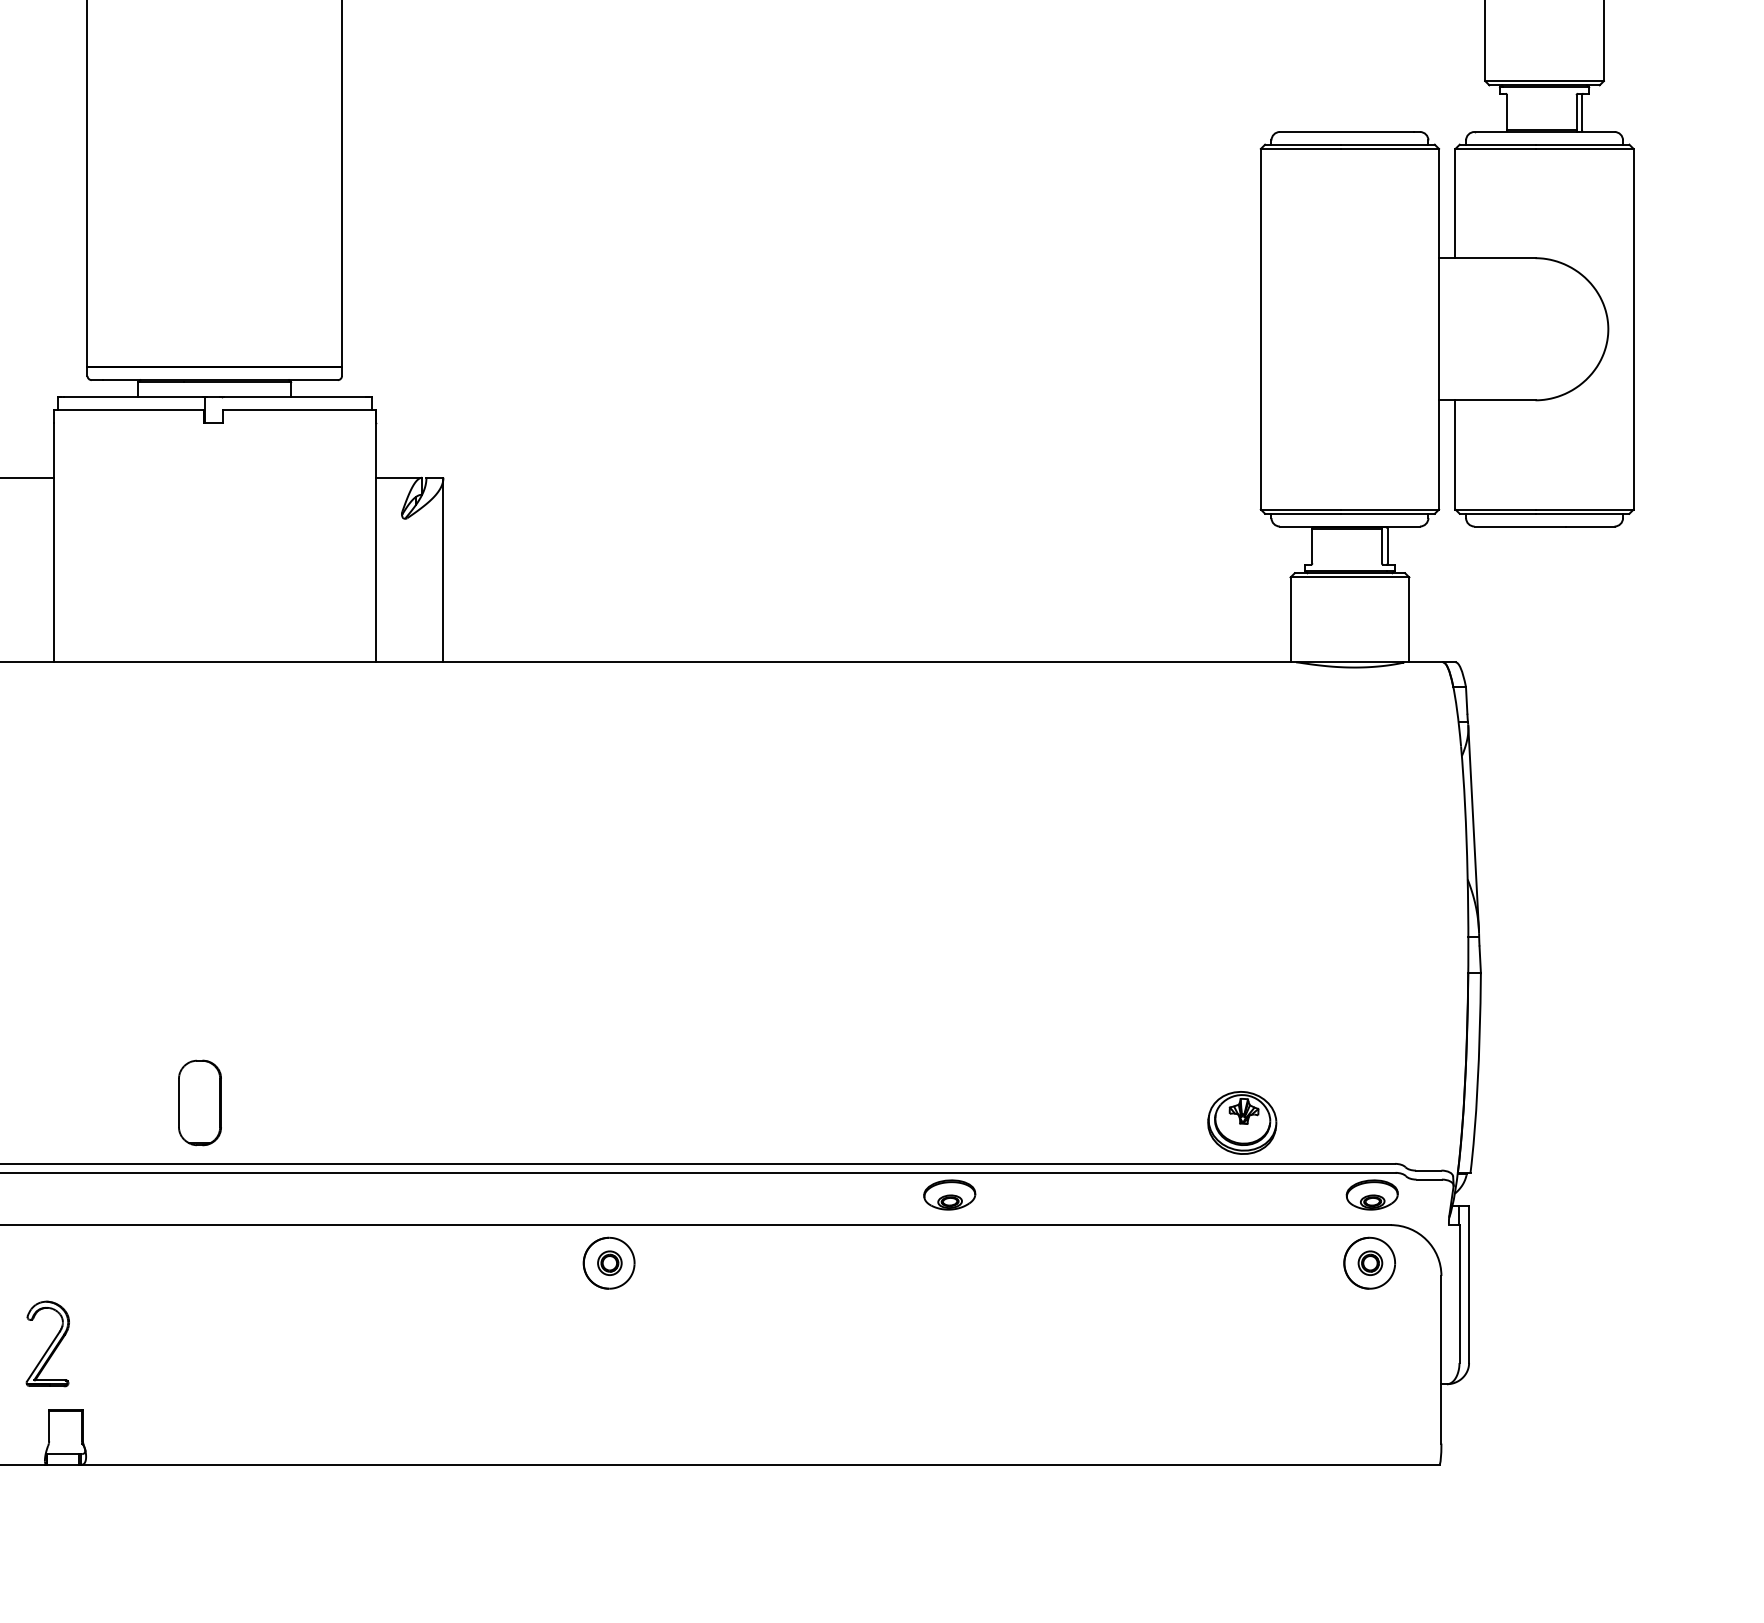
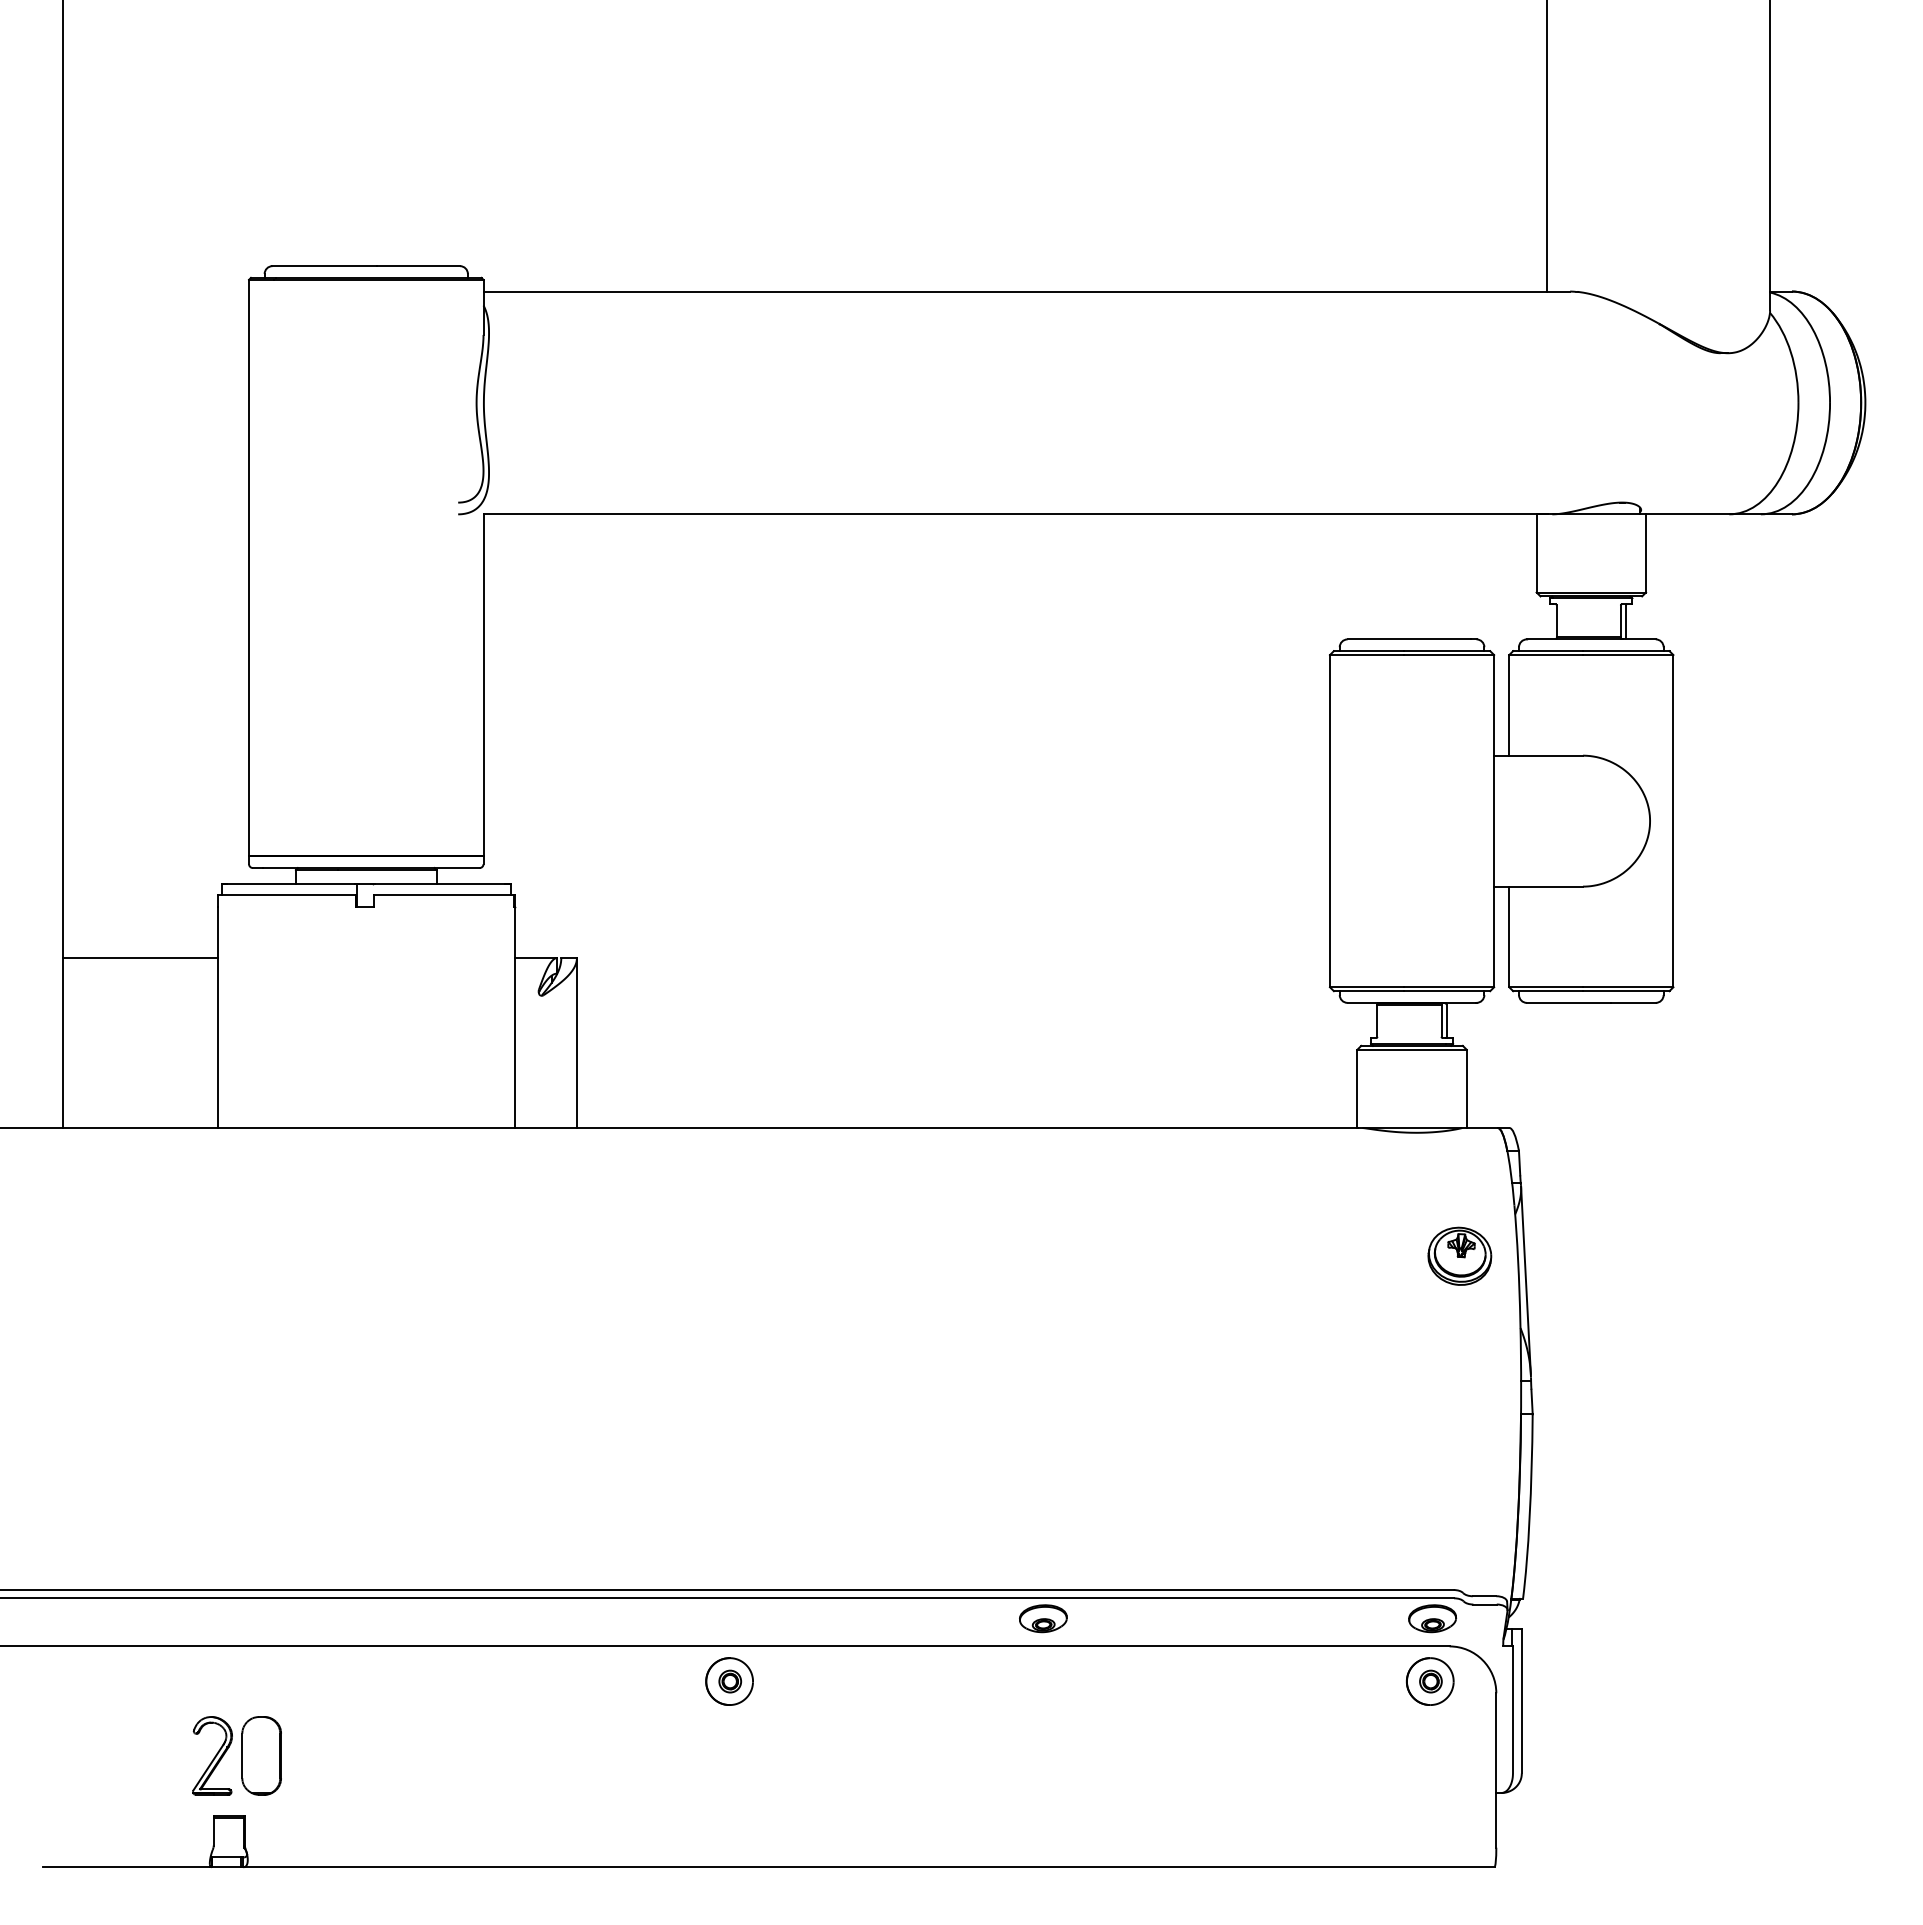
part: (199, 1102) -> (261, 1755), moved
part: (1241, 1122) -> (1459, 1255), moved

